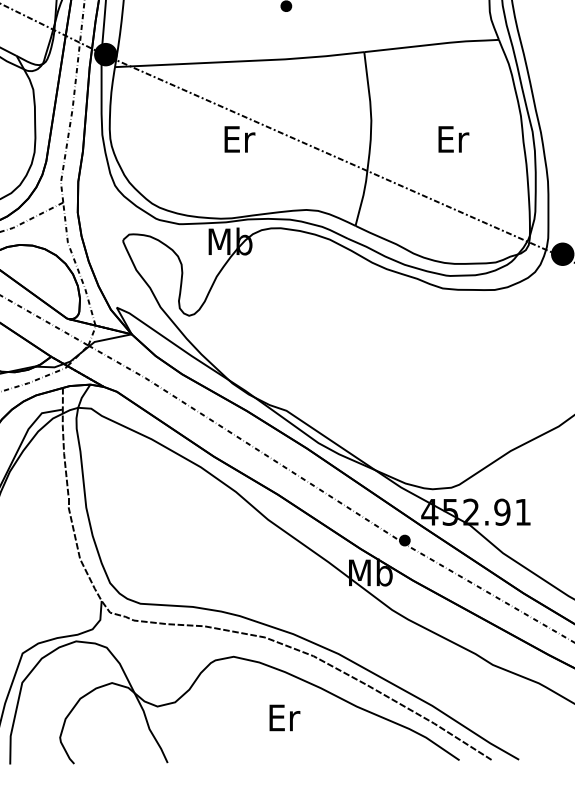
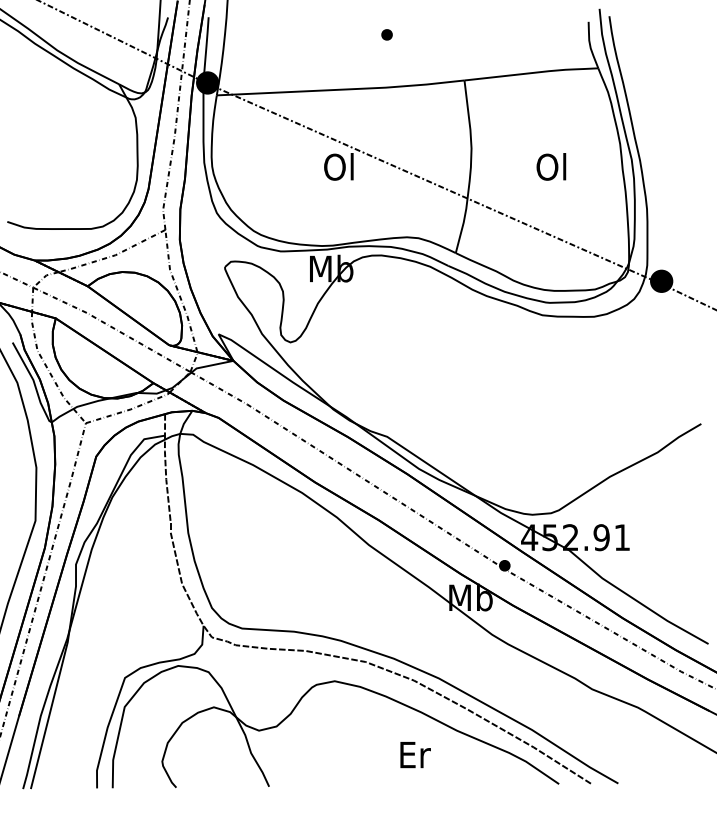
text: (239, 138) -> (340, 166), Er -> Ol
text: (452, 138) -> (552, 166), Er -> Ol
text: (284, 718) -> (415, 755), moved

